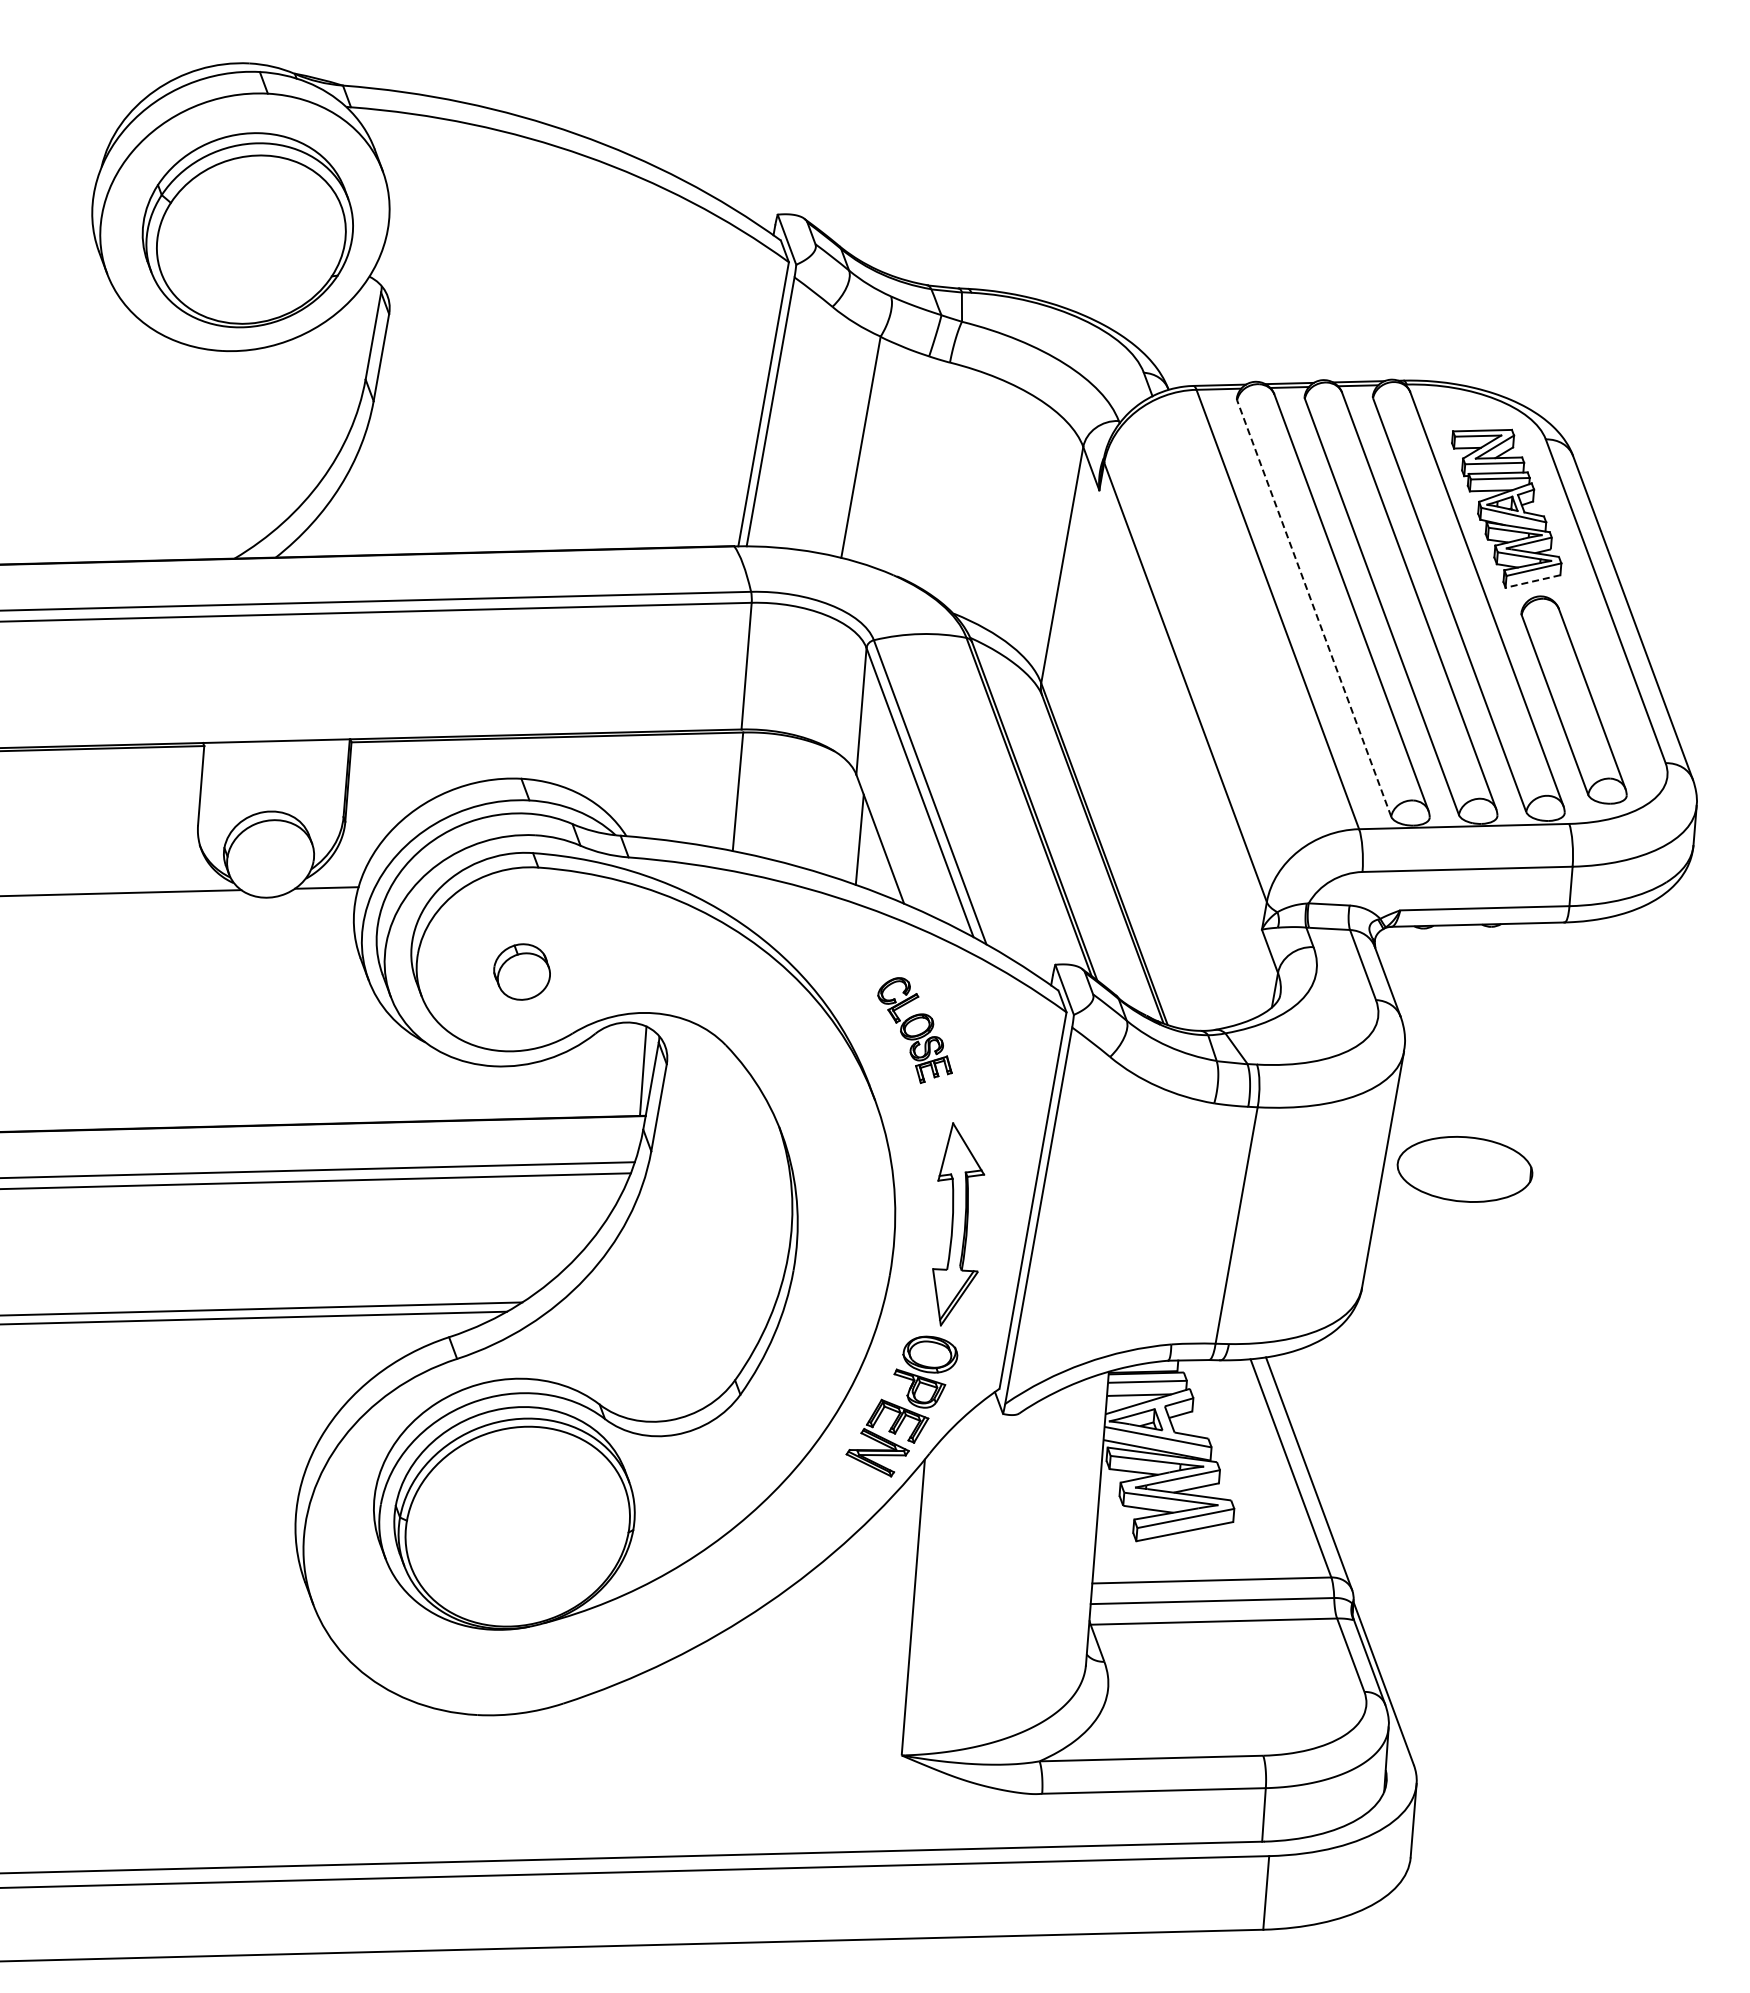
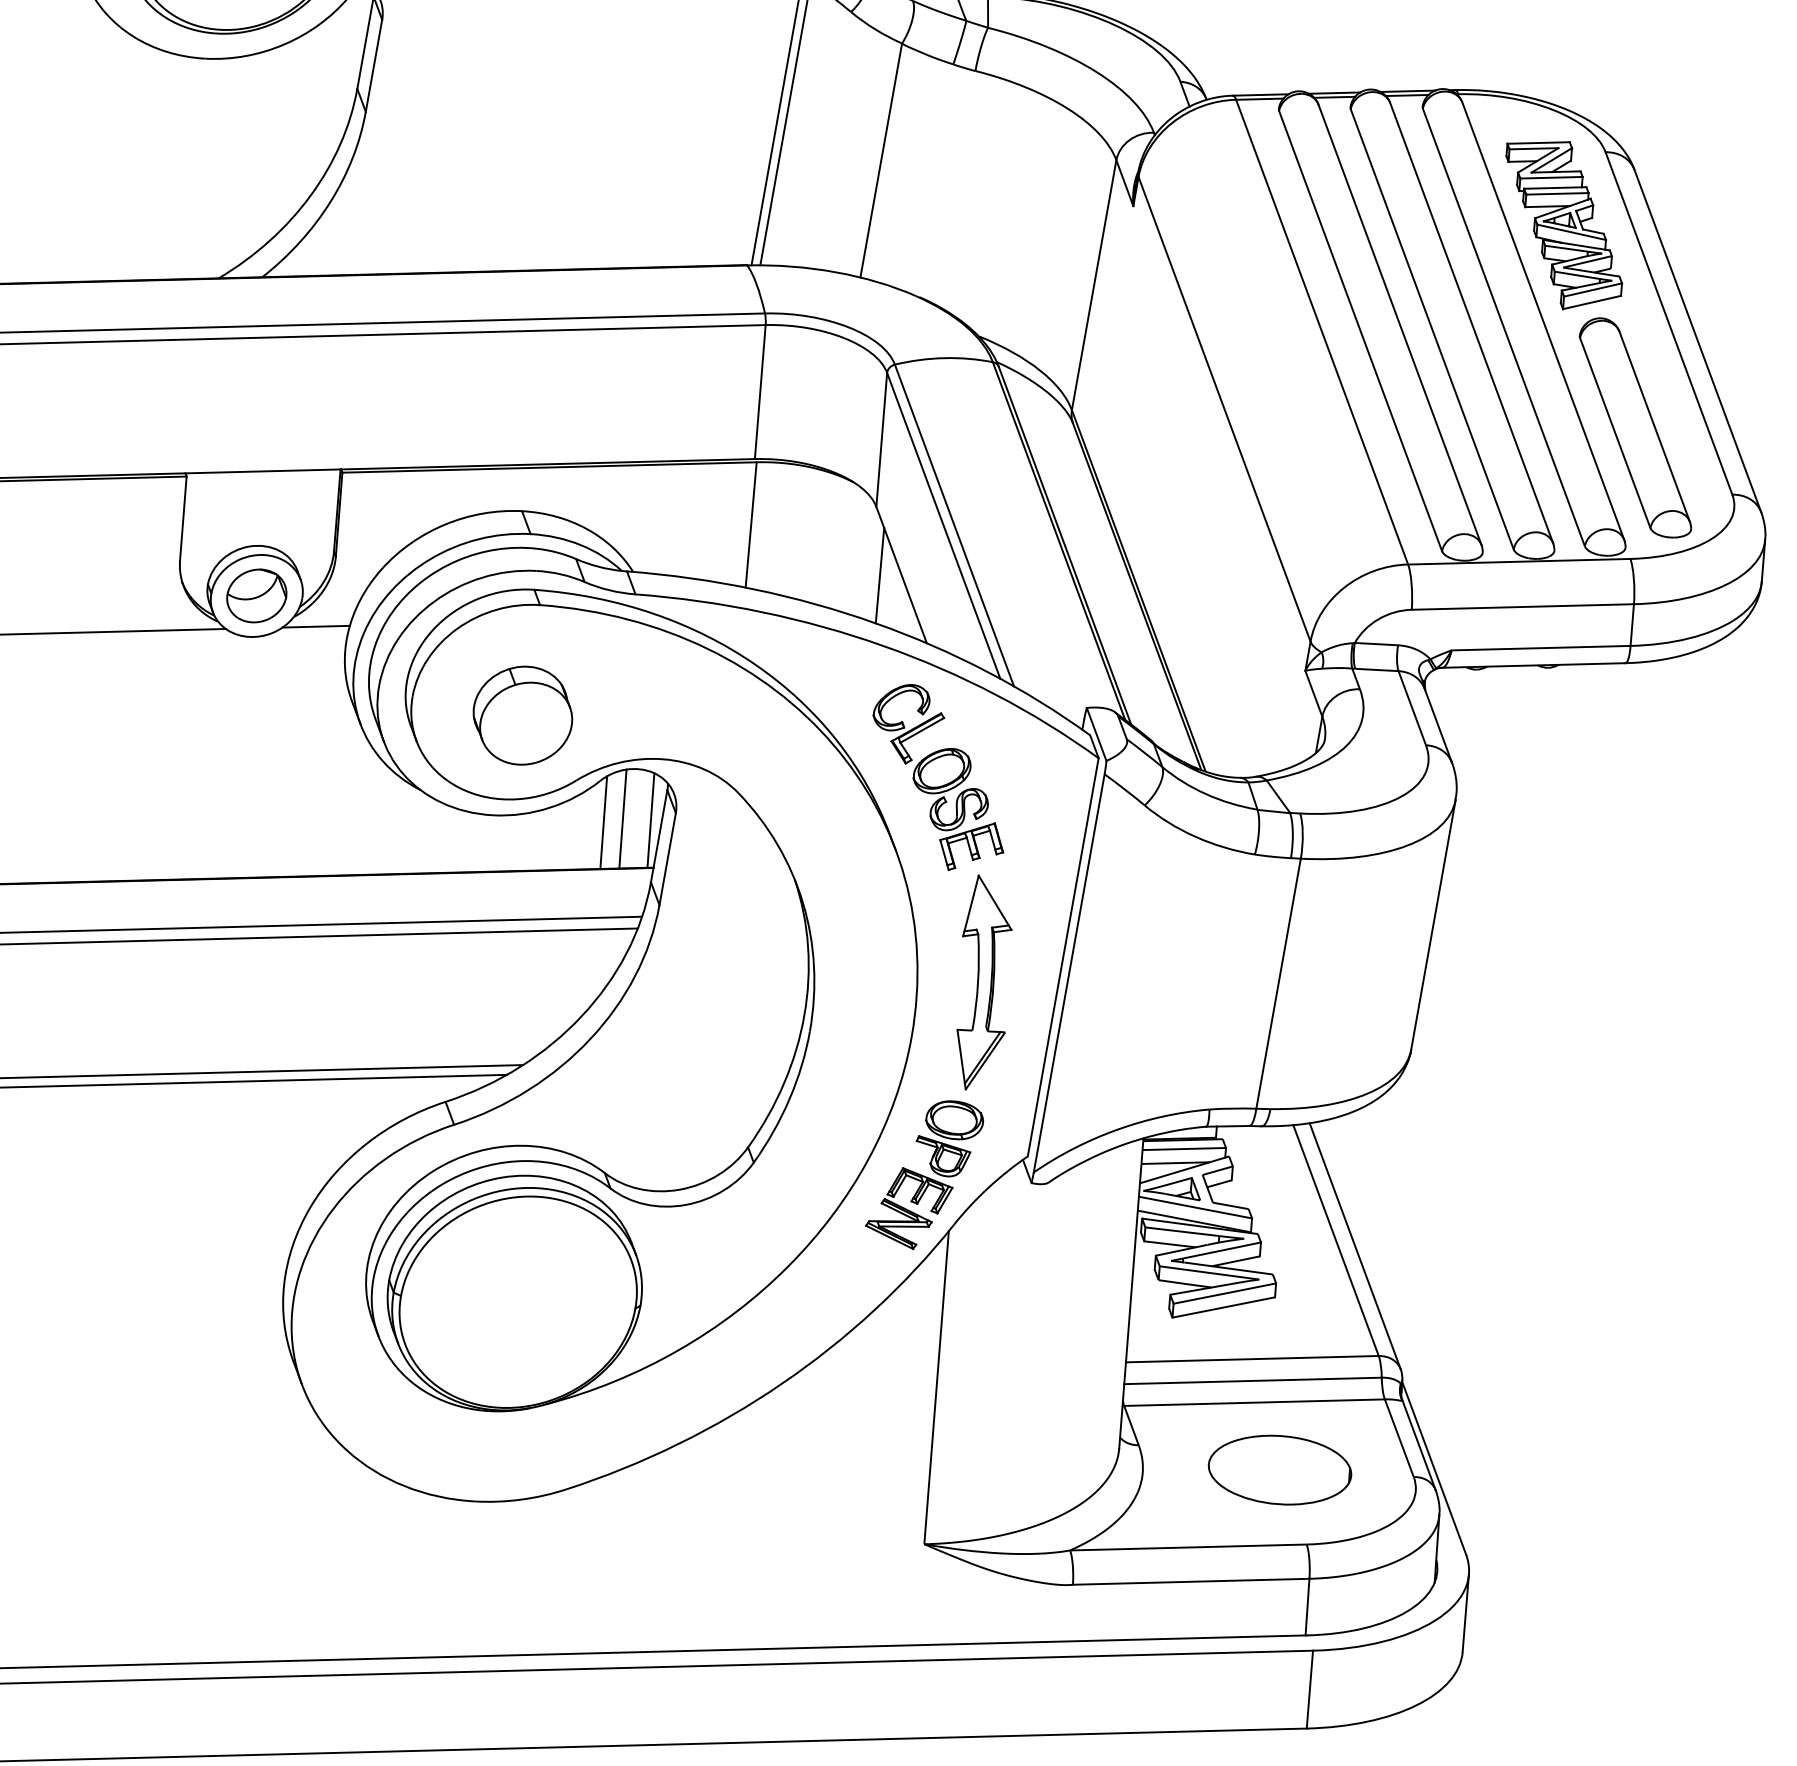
line: (1532, 581) -> (1591, 302), dashed -> solid
line: (1314, 608) -> (1360, 331), dashed -> solid
part: (270, 858) -> (256, 595), added
part: (521, 971) -> (522, 715), size x1.67
part: (914, 1030) -> (937, 777), size x1.67
line: (616, 1069) -> (622, 818), added
line: (598, 1073) -> (603, 822), added
part: (1464, 1169) -> (1279, 1470), moved

